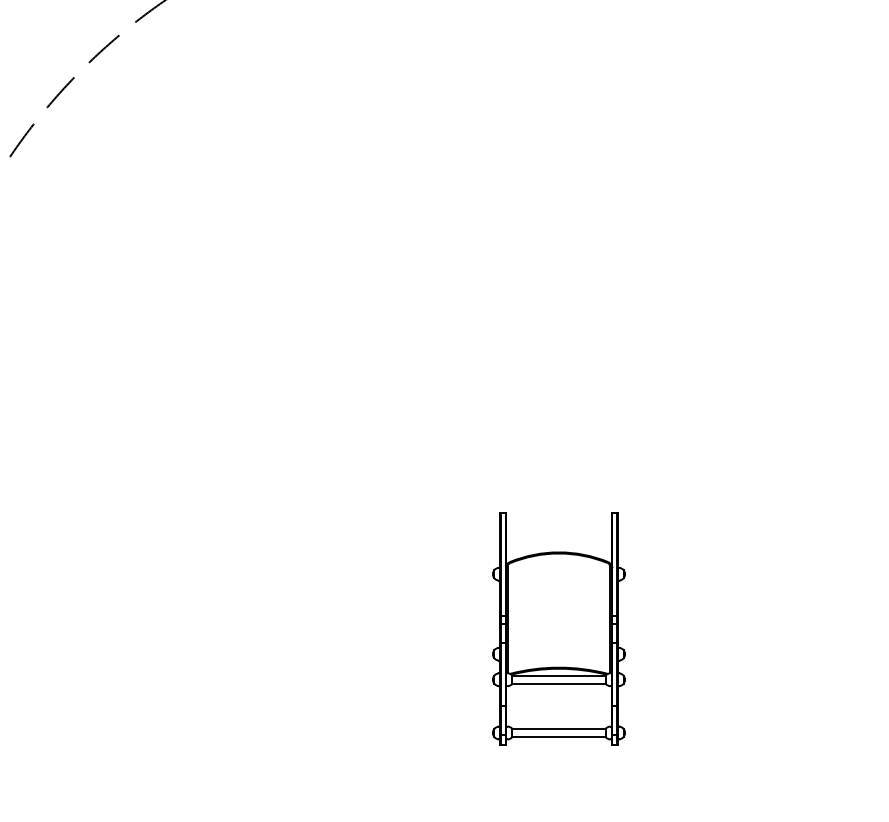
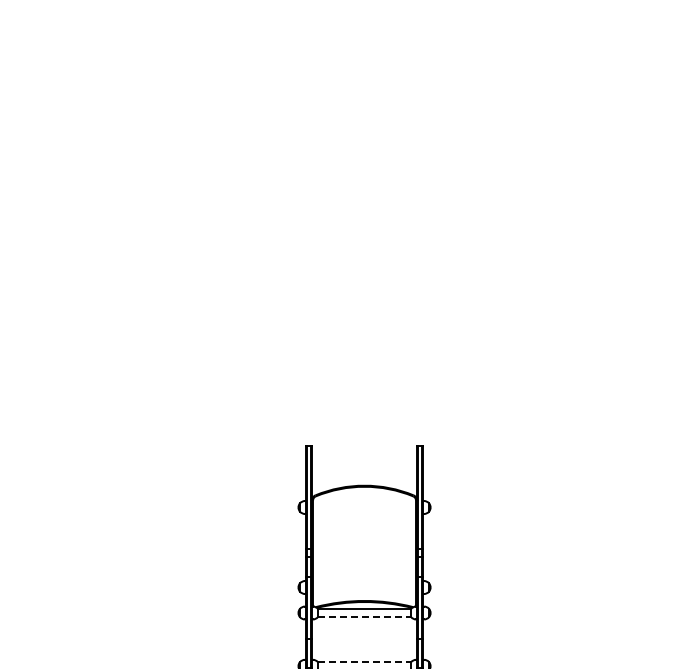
line: (559, 683) -> (365, 616), solid -> dashed
line: (559, 729) -> (365, 662), solid -> dashed

